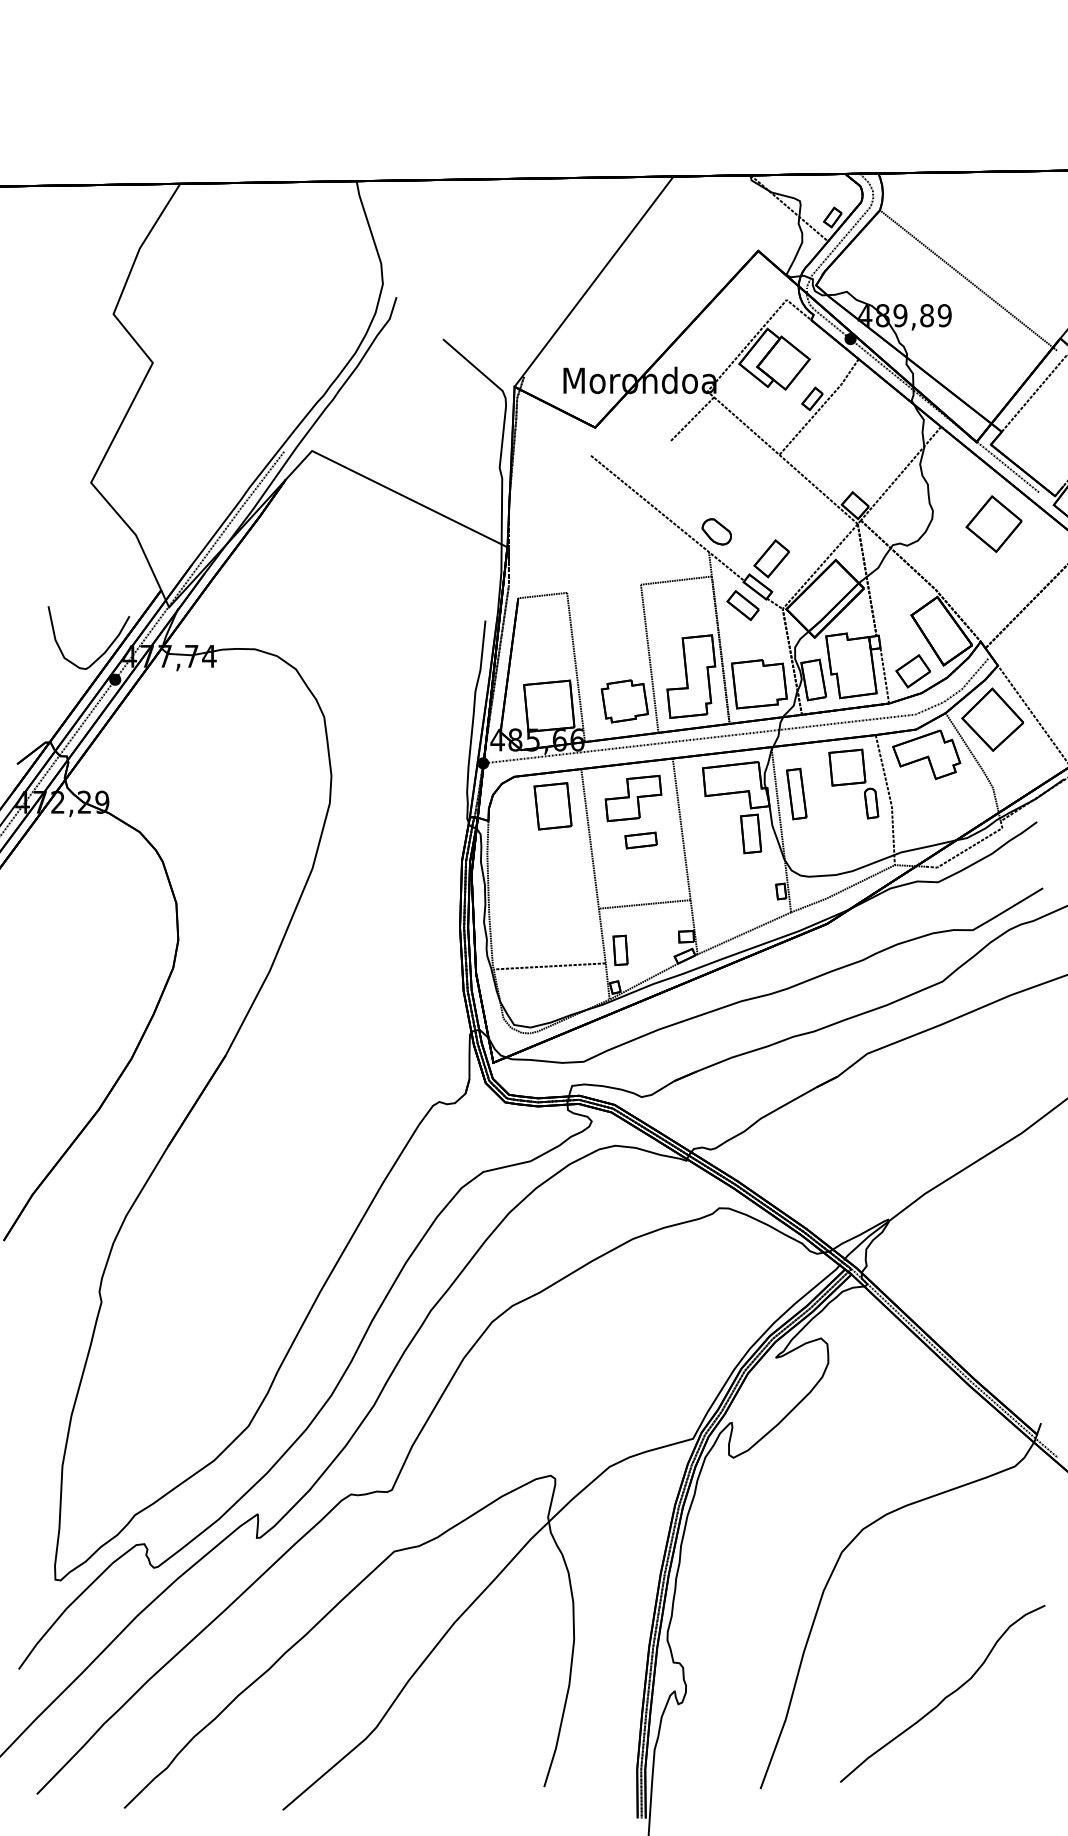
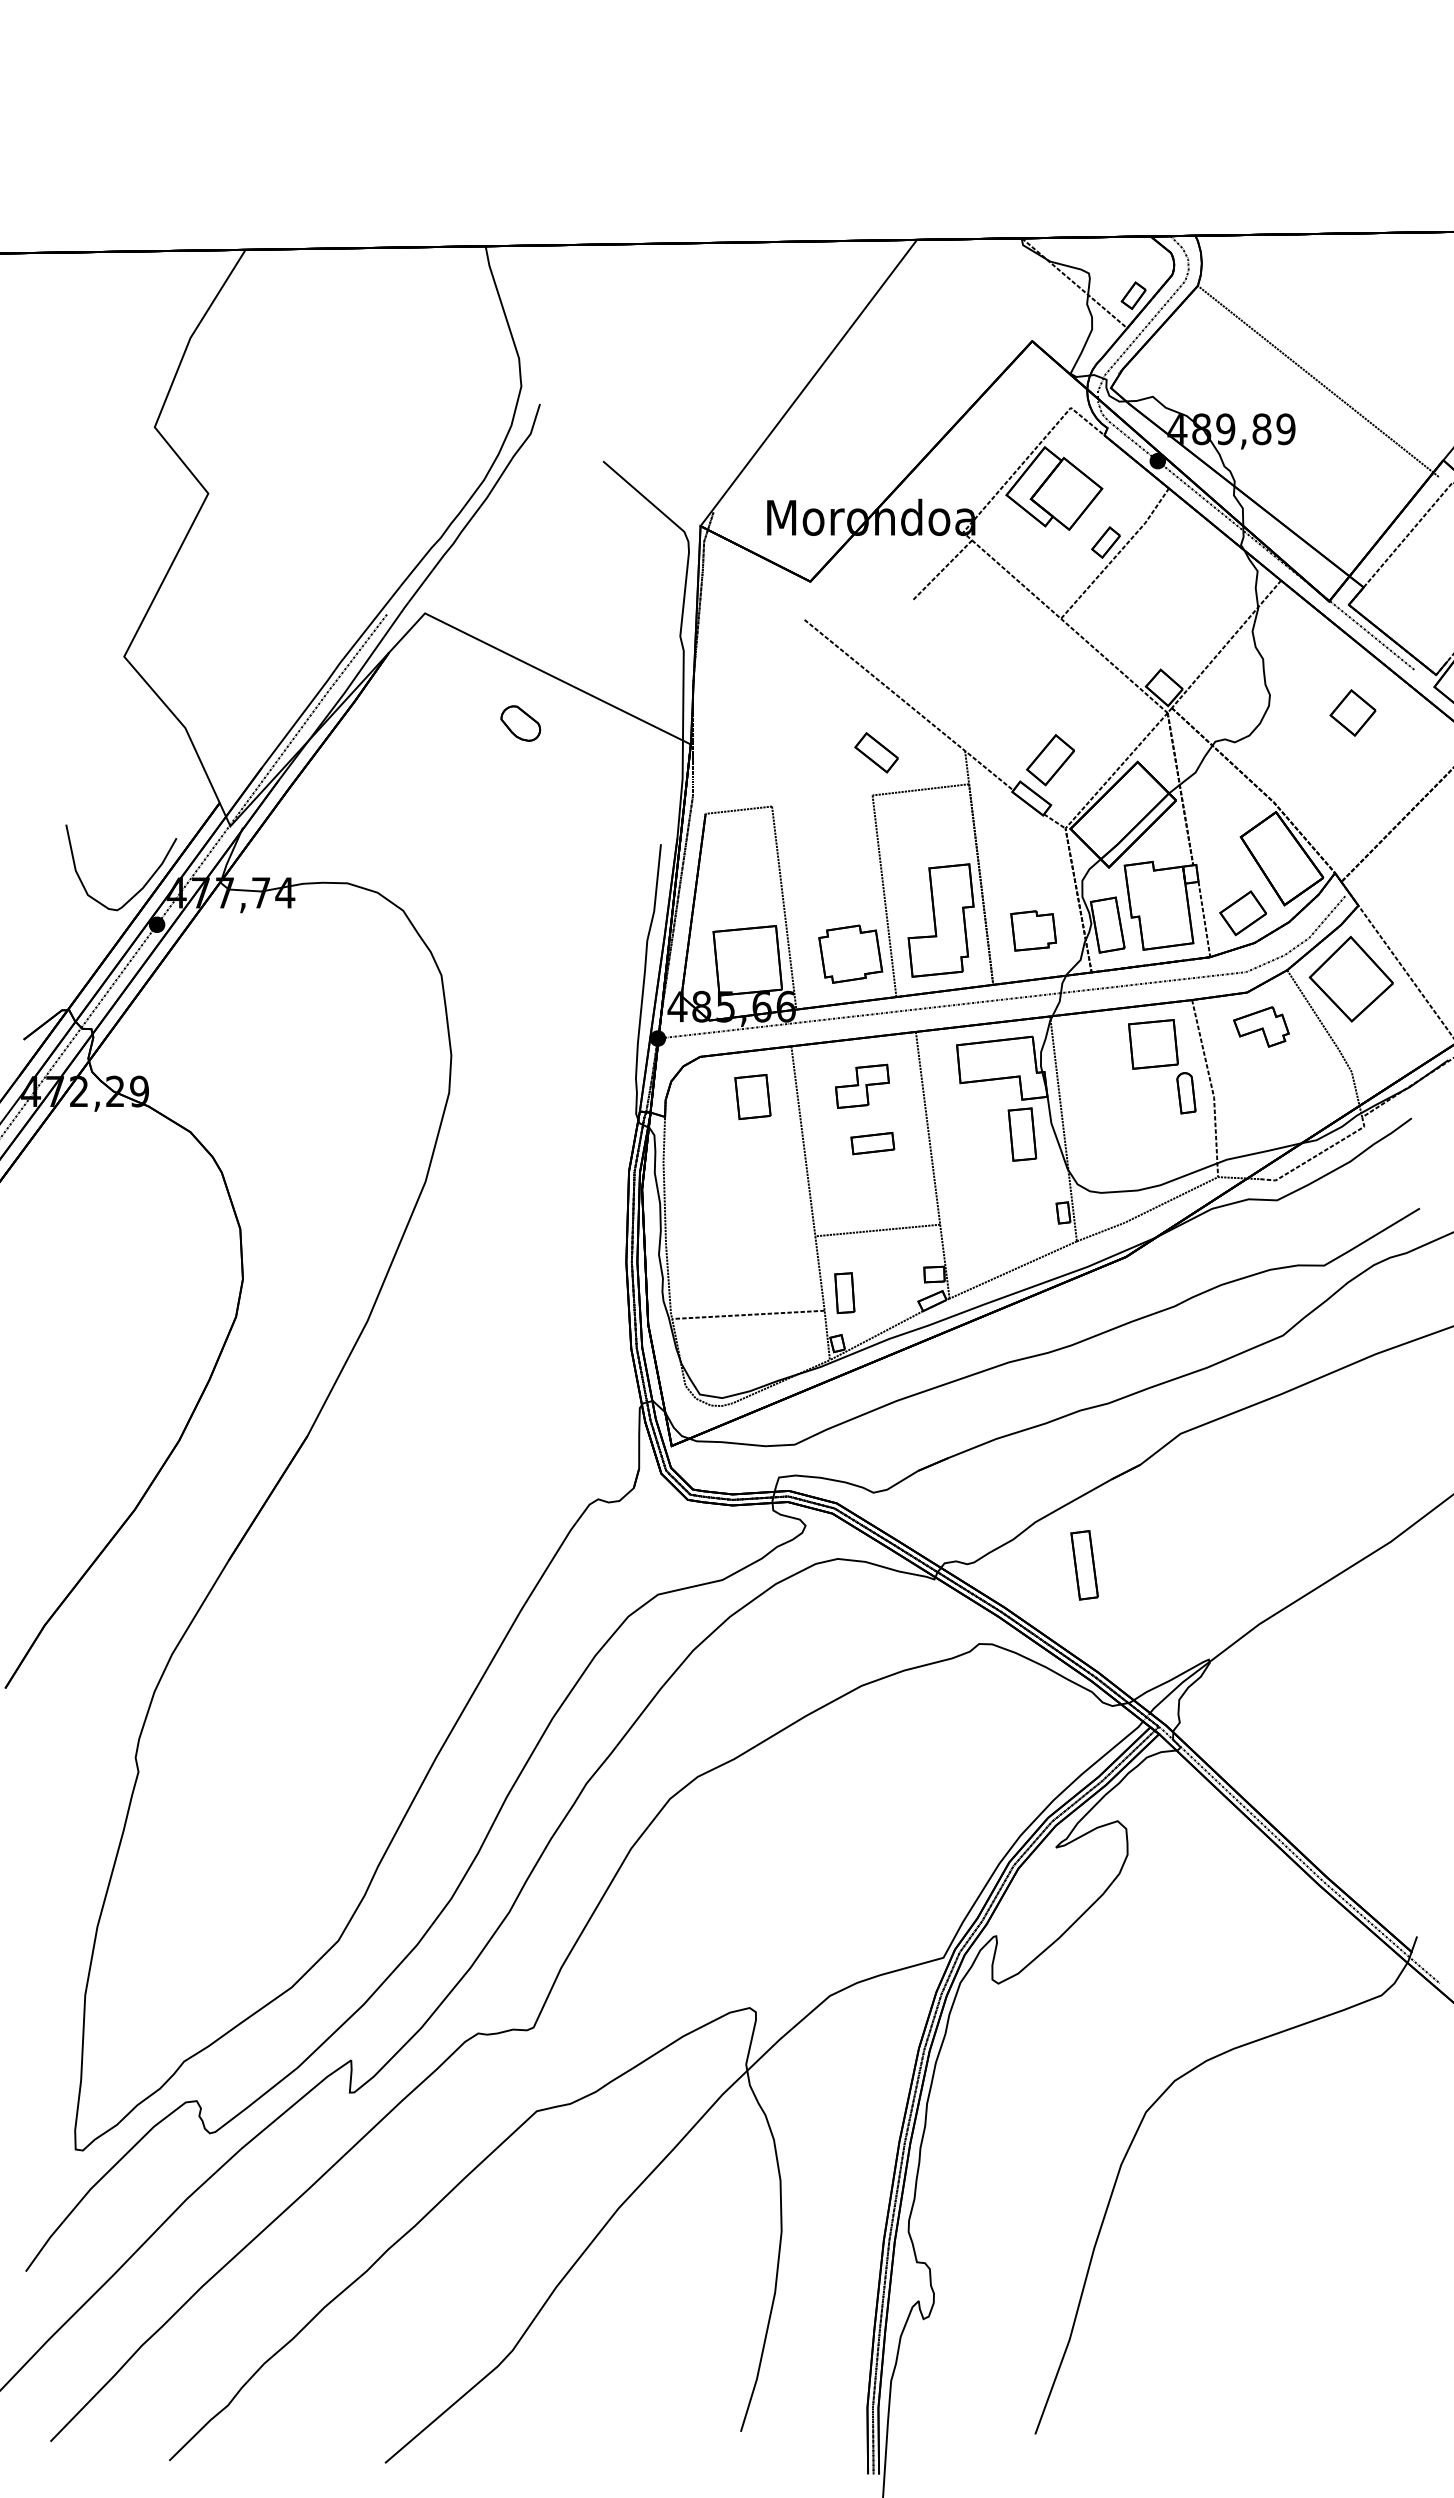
part: (993, 523) -> (1352, 712), size x0.6
part: (716, 531) -> (520, 723), moved
part: (743, 605) -> (876, 752), moved
part: (759, 683) -> (1033, 930), size x0.6
part: (926, 754) -> (1261, 1026), size x0.6
part: (796, 794) -> (1084, 1565), moved
part: (633, 798) -> (862, 1086), size x0.7
part: (552, 805) -> (752, 1096), size x0.7
curve: (945, 1696) -> (1287, 2308), removed

